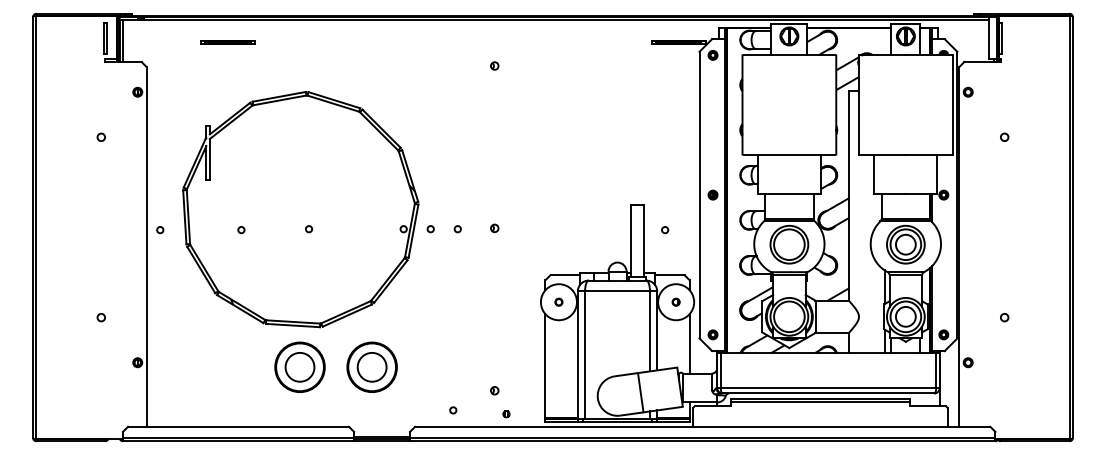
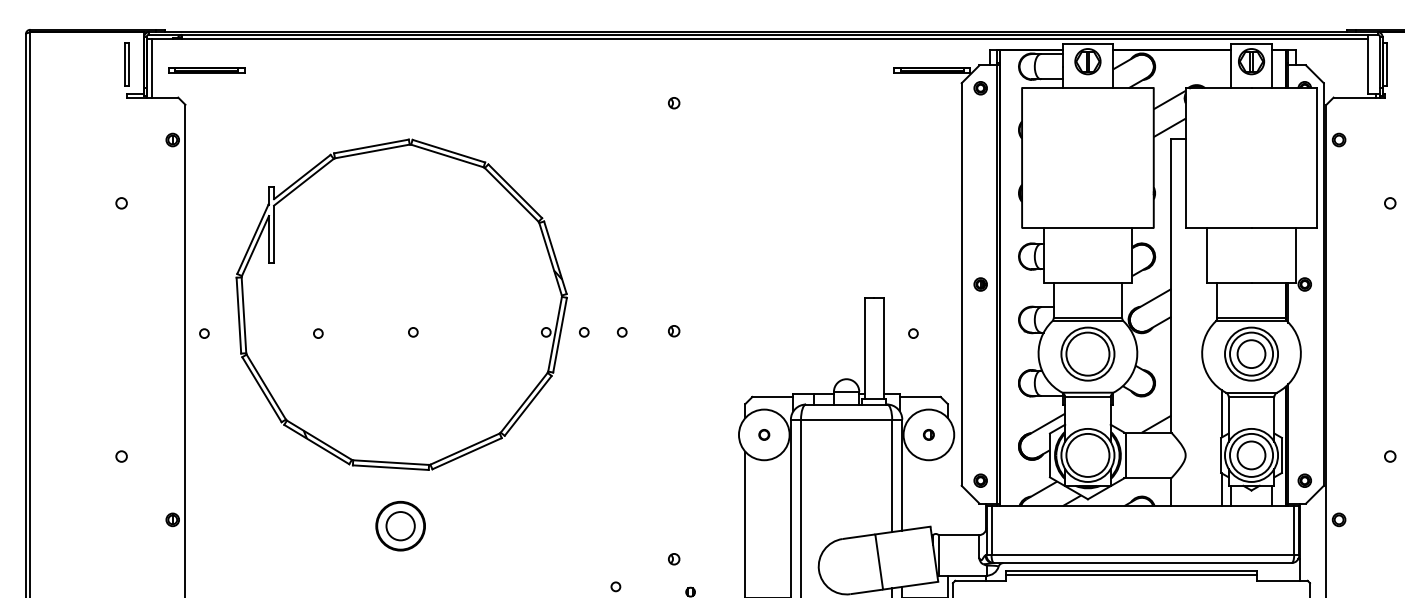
line: (227, 42) -> (206, 70), moved
line: (689, 343) -> (947, 492), removed
part: (299, 366) -> (399, 525), size x0.7
part: (371, 366) -> (501, 525), removed

